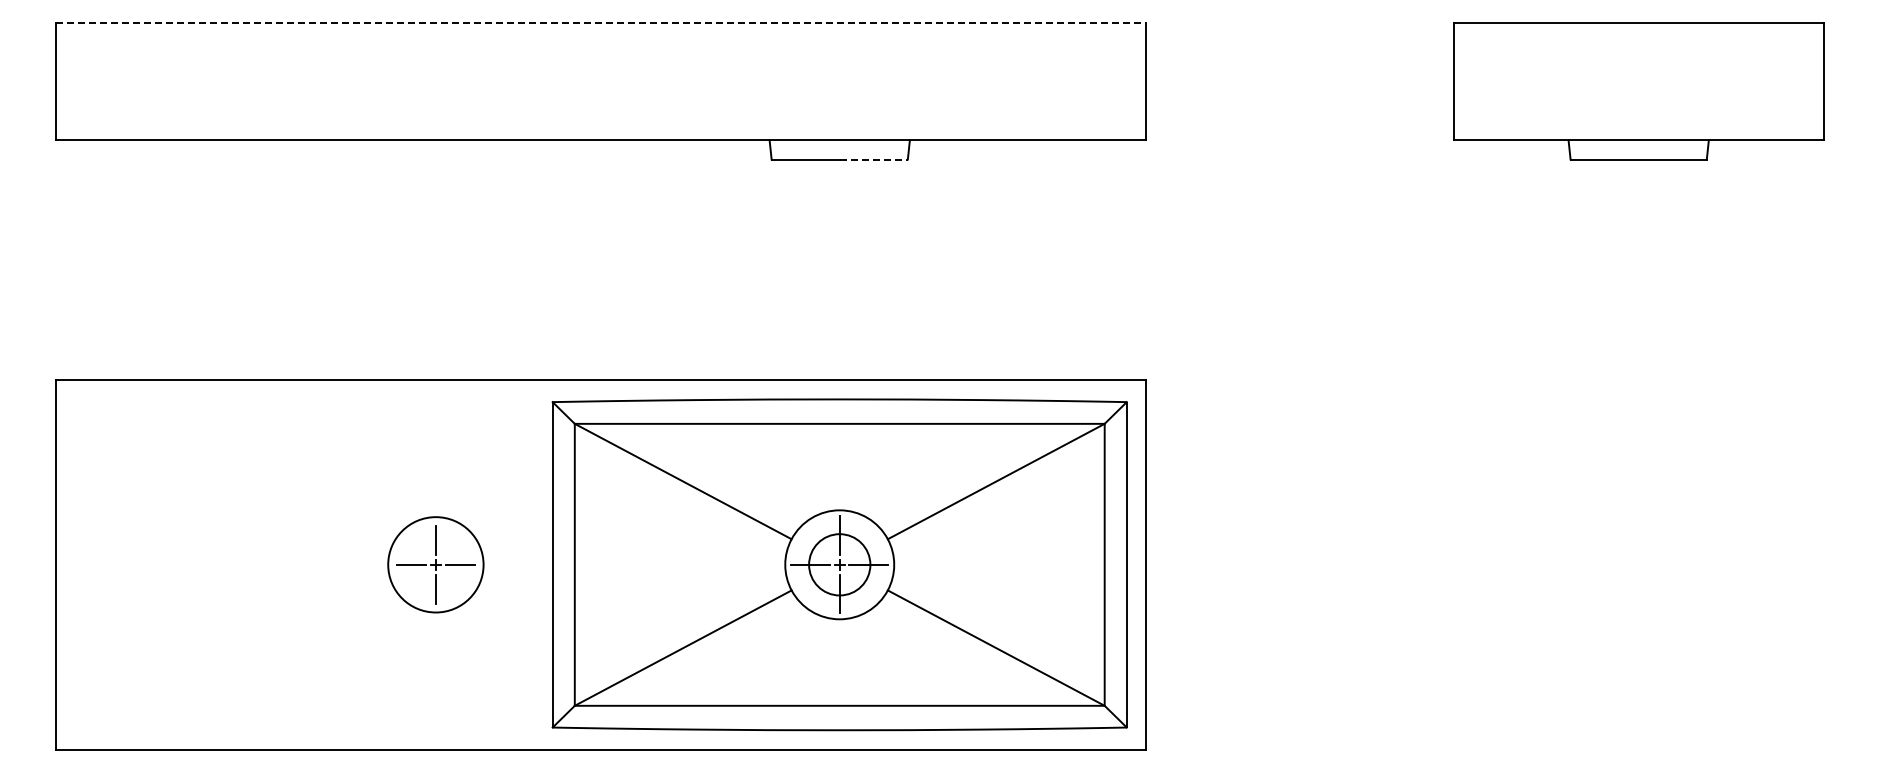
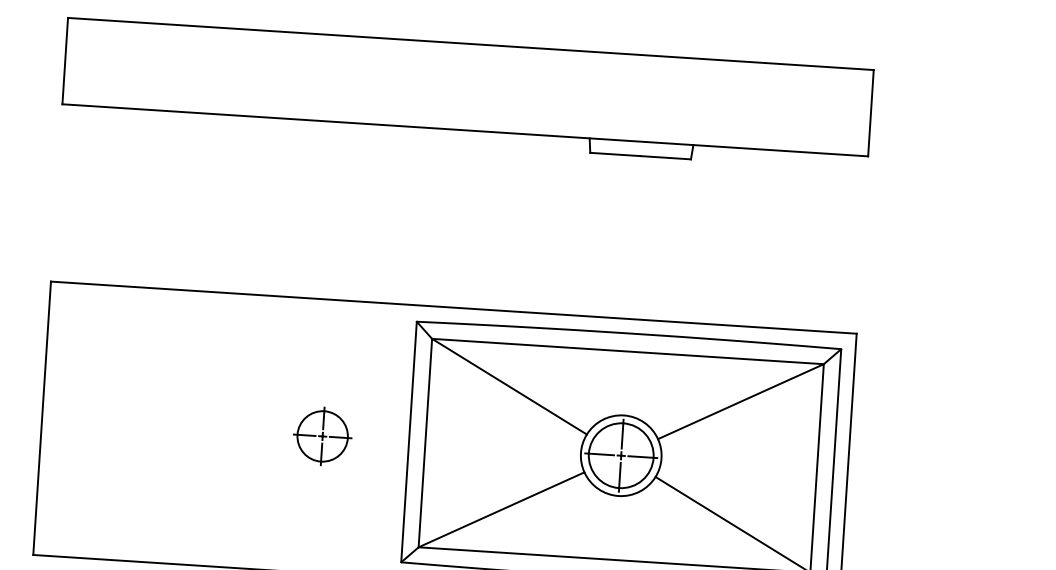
line: (601, 23) -> (470, 44), dashed -> solid
line: (874, 159) -> (666, 157), dashed -> solid
circle: (435, 564) -> (322, 436), size x0.71
circle: (839, 564) -> (621, 455), size x1.43

